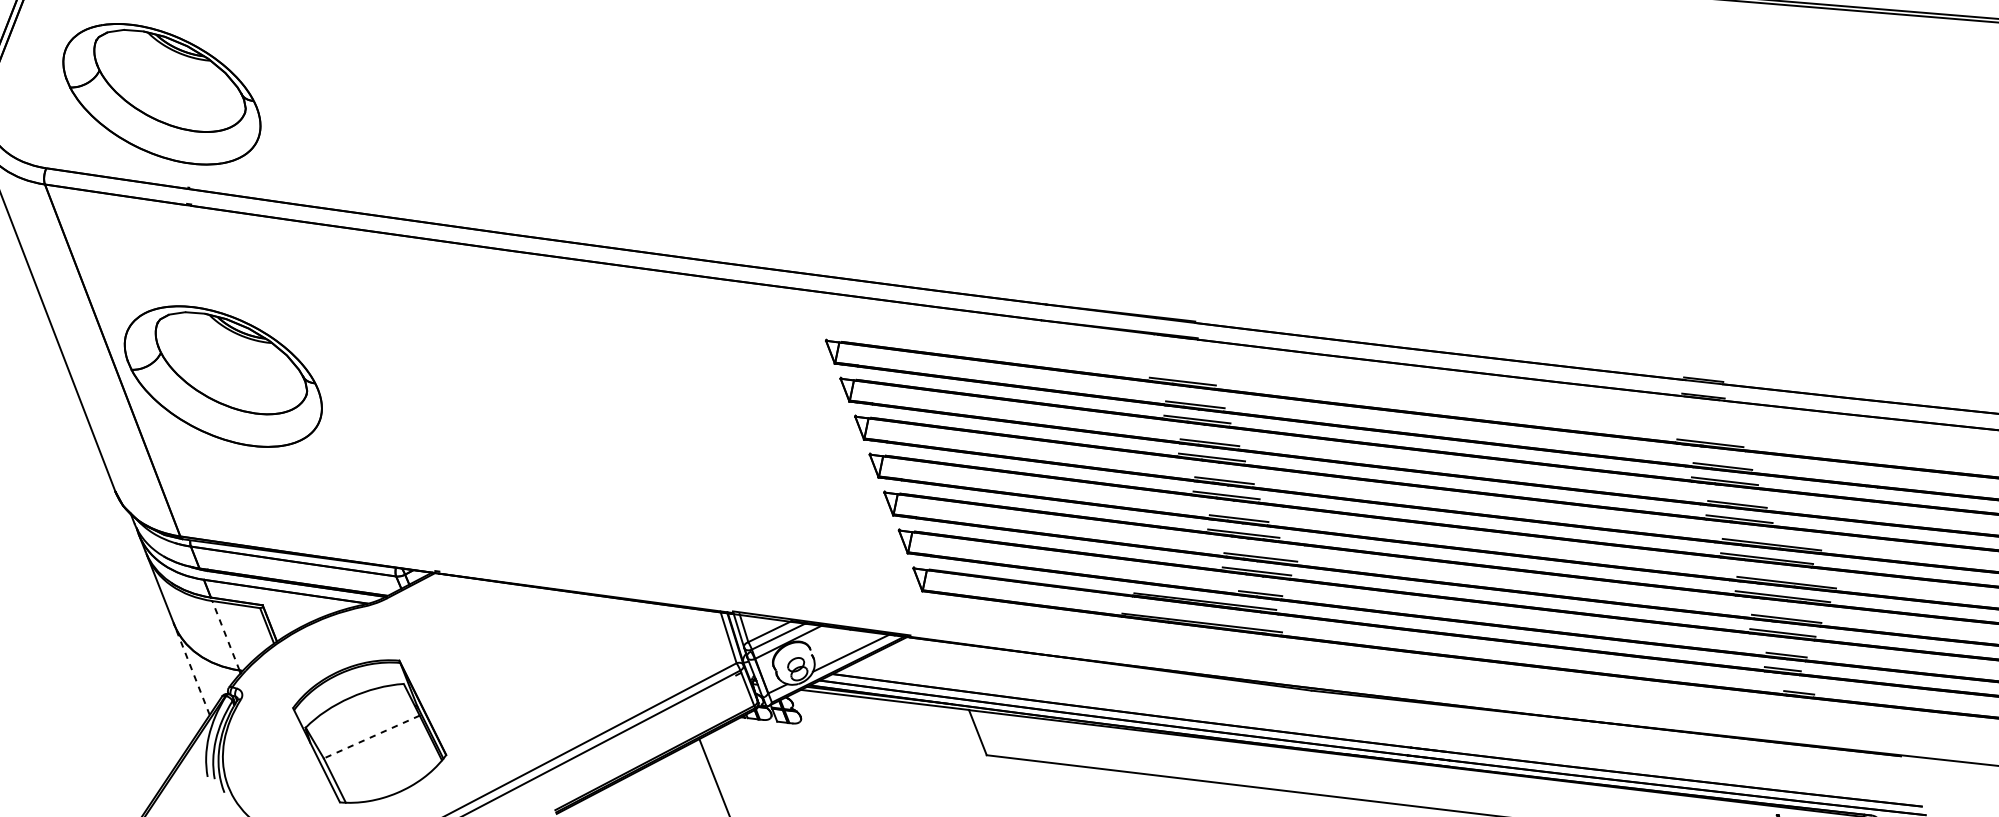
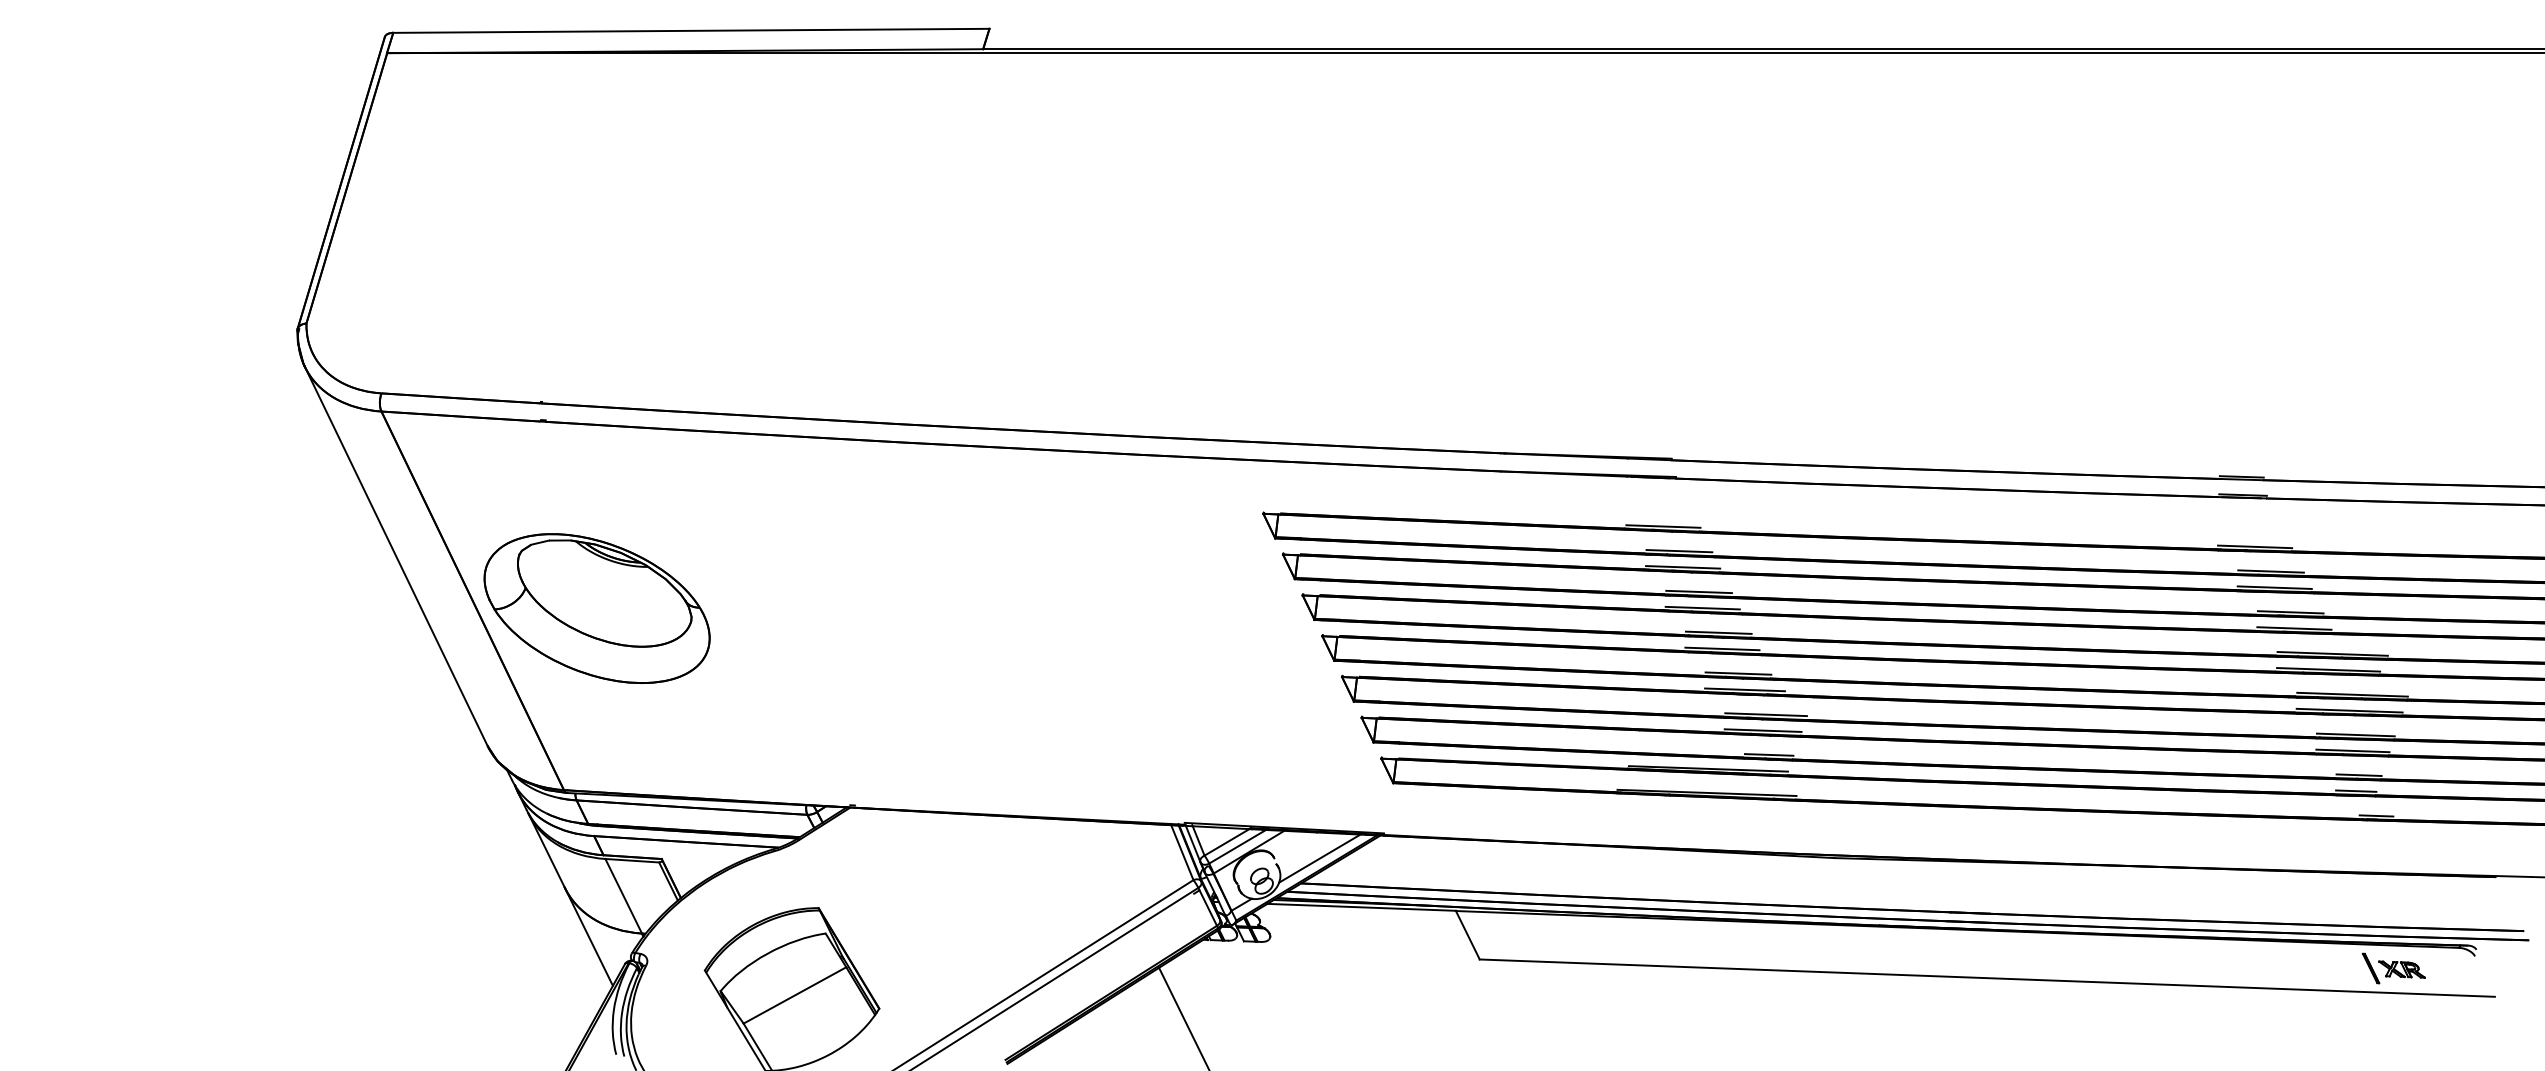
part: (161, 94) -> (502, 300), removed
line: (225, 635) -> (623, 896), dashed -> solid
line: (191, 669) -> (588, 936), dashed -> solid
line: (371, 737) -> (794, 995), dashed -> solid

